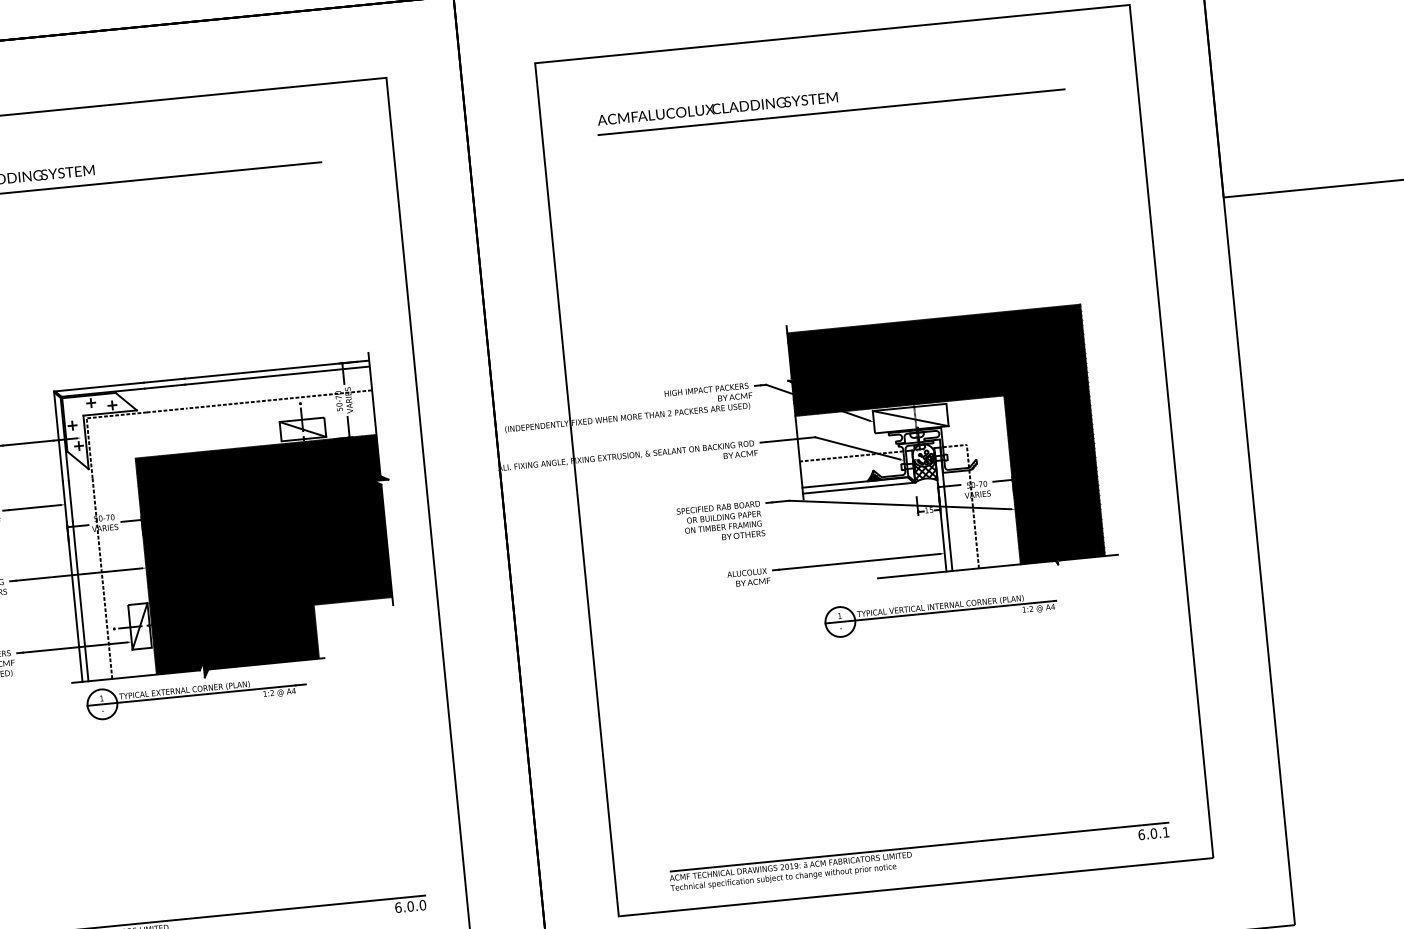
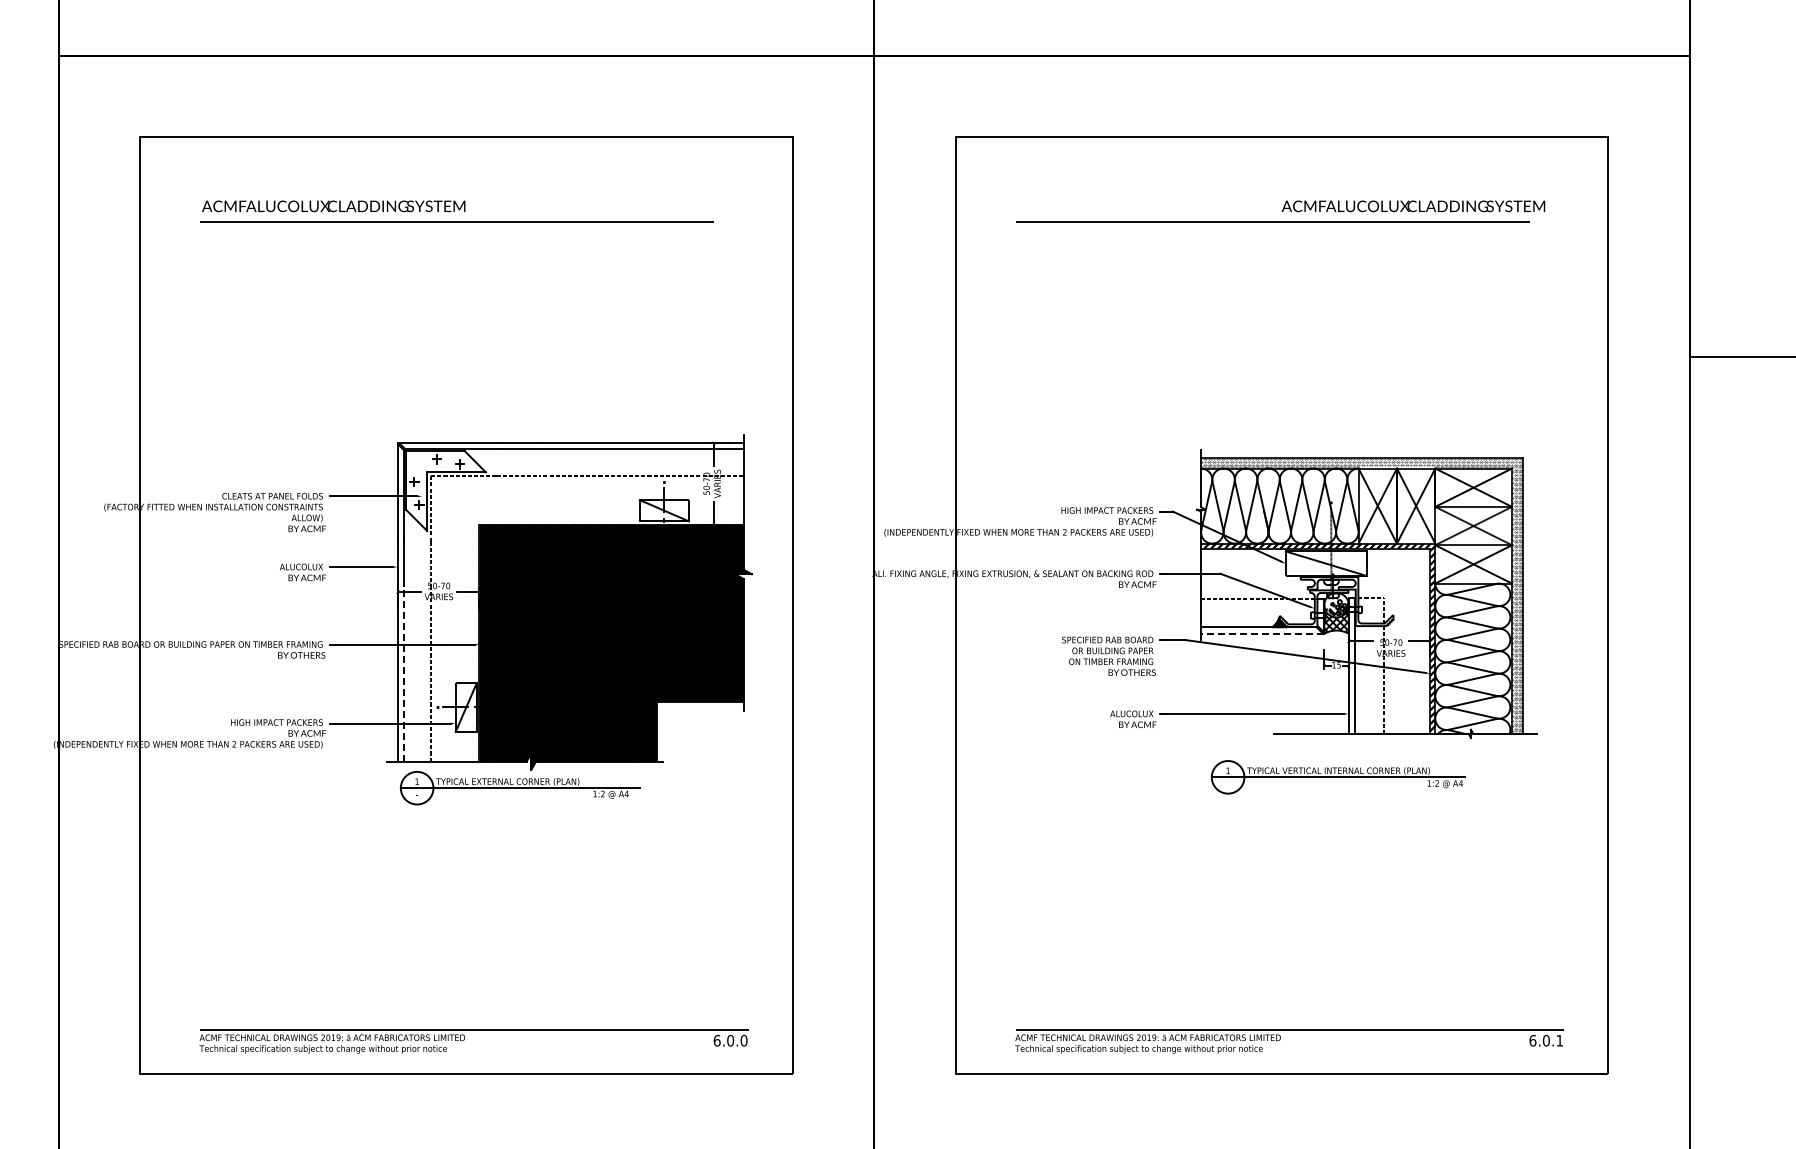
text: (717, 108) -> (1413, 206), moved
fill: (944, 446) -> (1359, 597), removed
line: (858, 487) -> (1262, 633), solid -> dashed
line: (80, 600) -> (404, 673), solid -> dashed

